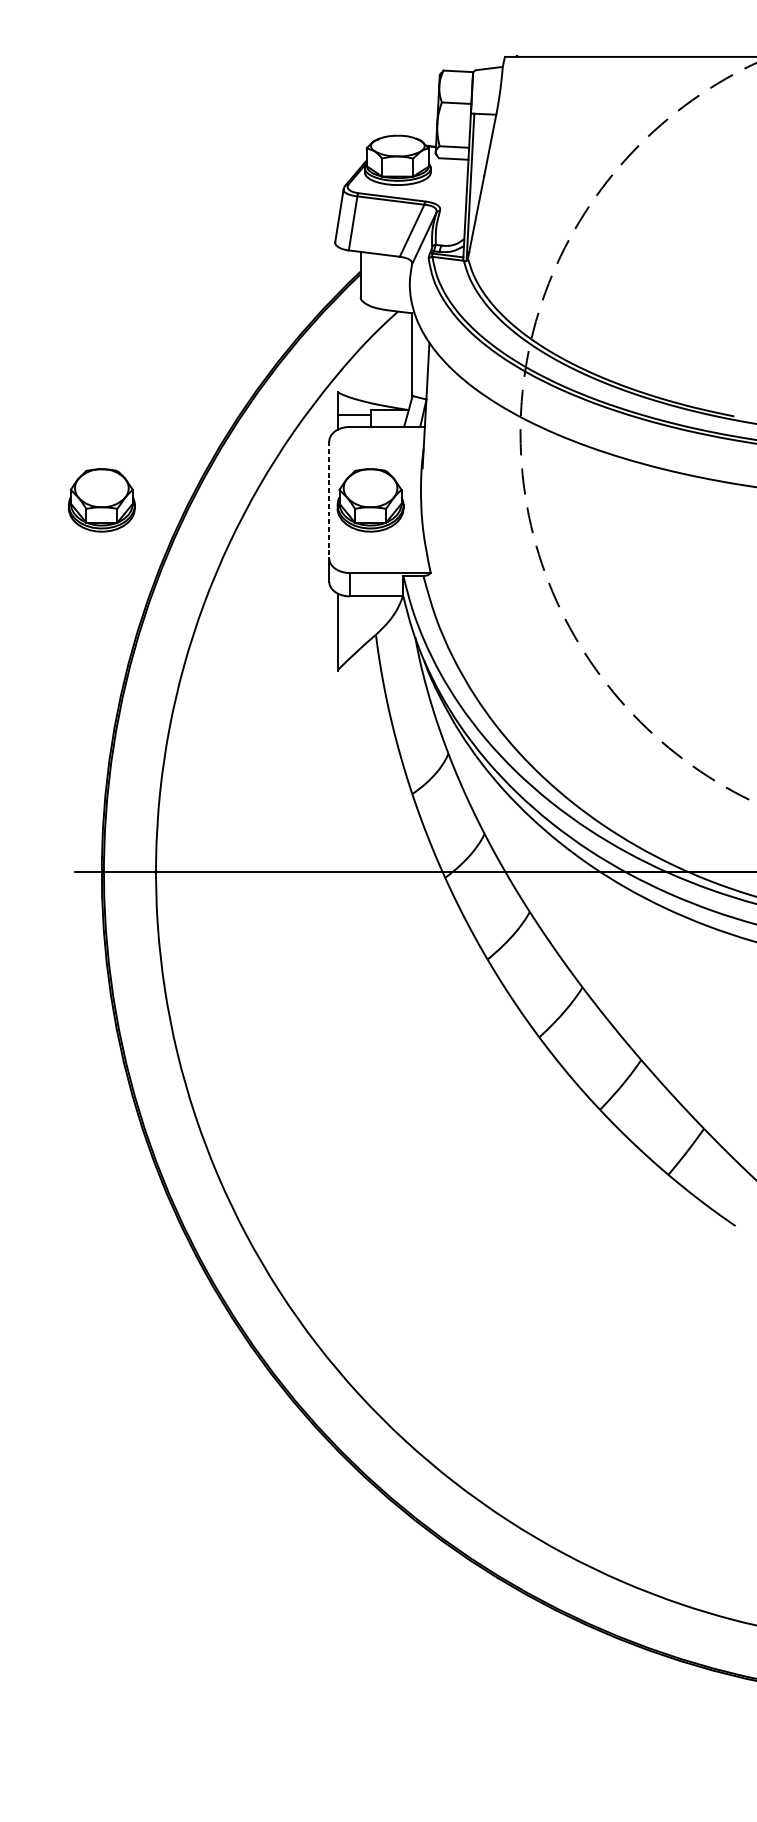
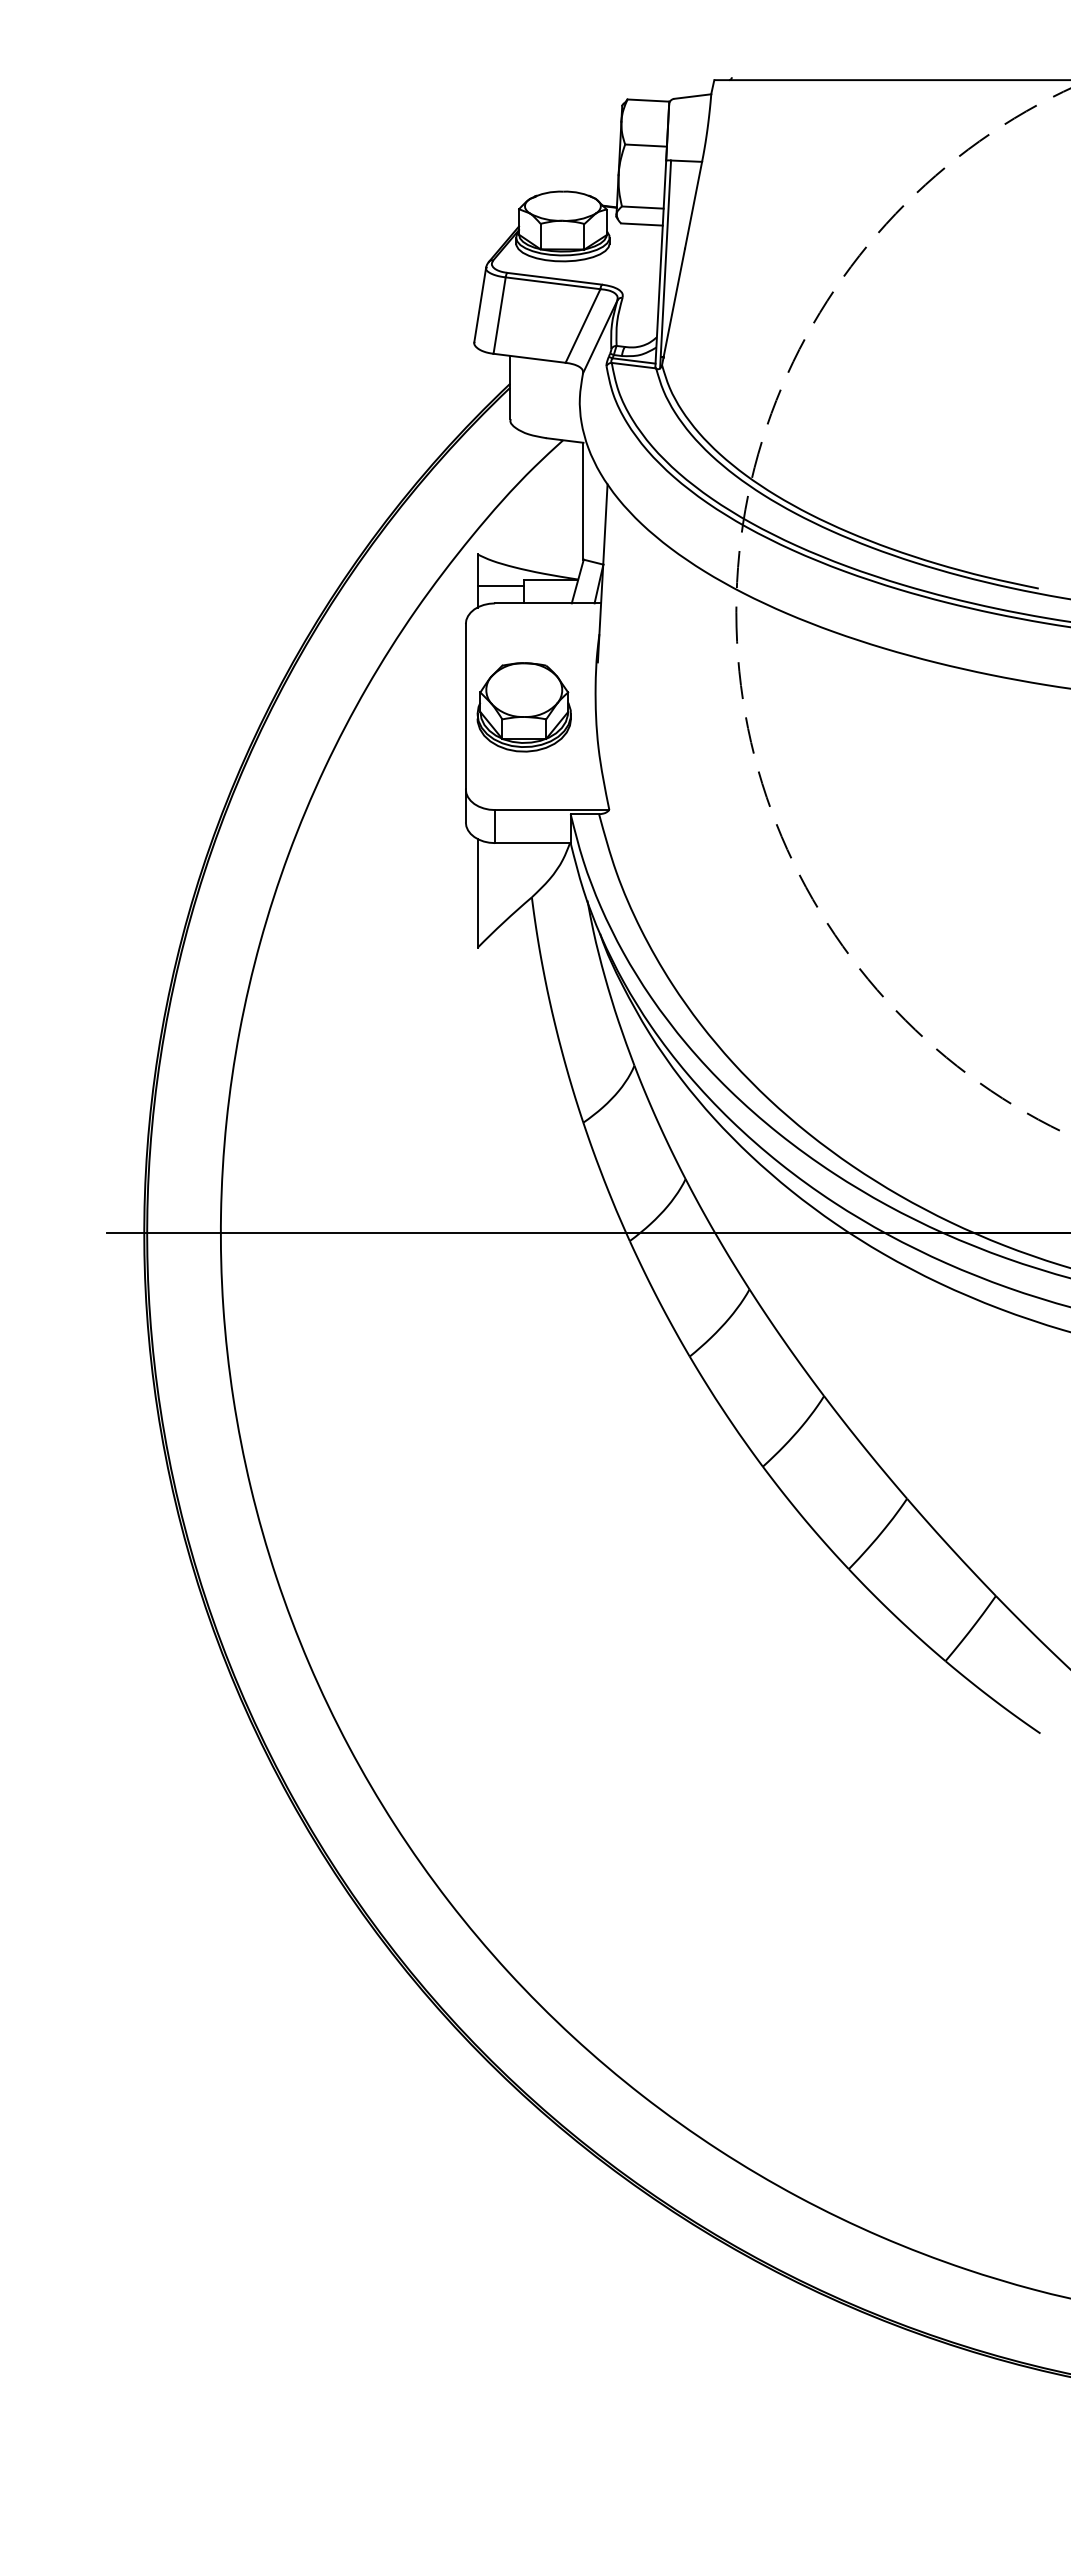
line: (329, 499) -> (465, 706), dashed -> solid
part: (101, 500) -> (143, 707), removed

